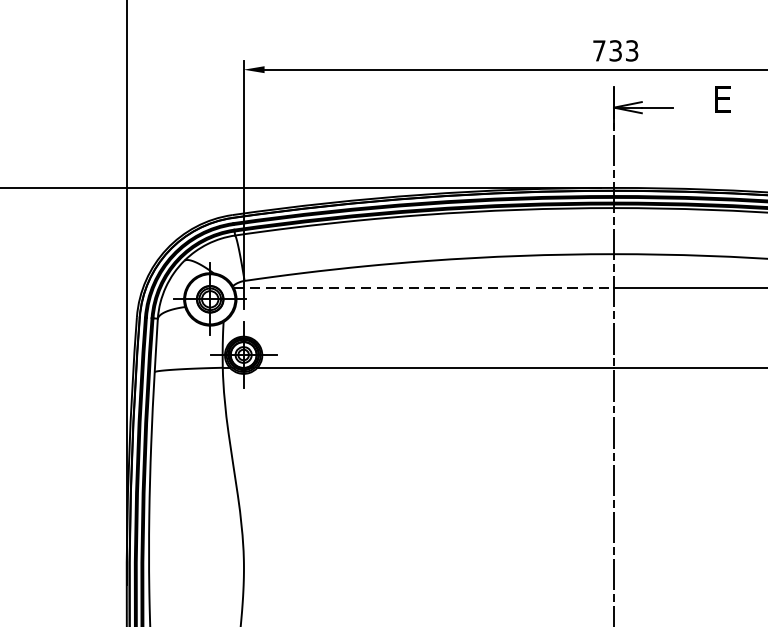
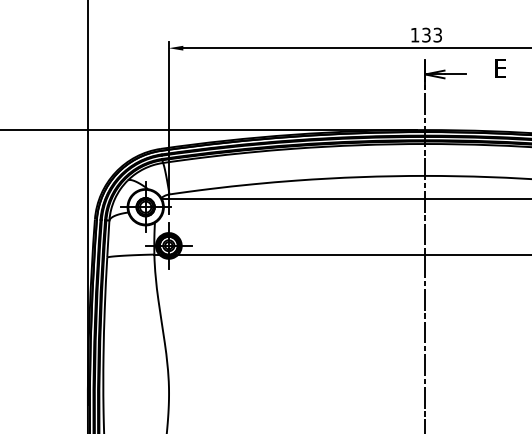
text: (599, 51) -> (415, 35), 733 -> 133
line: (423, 288) -> (293, 199), dashed -> solid

